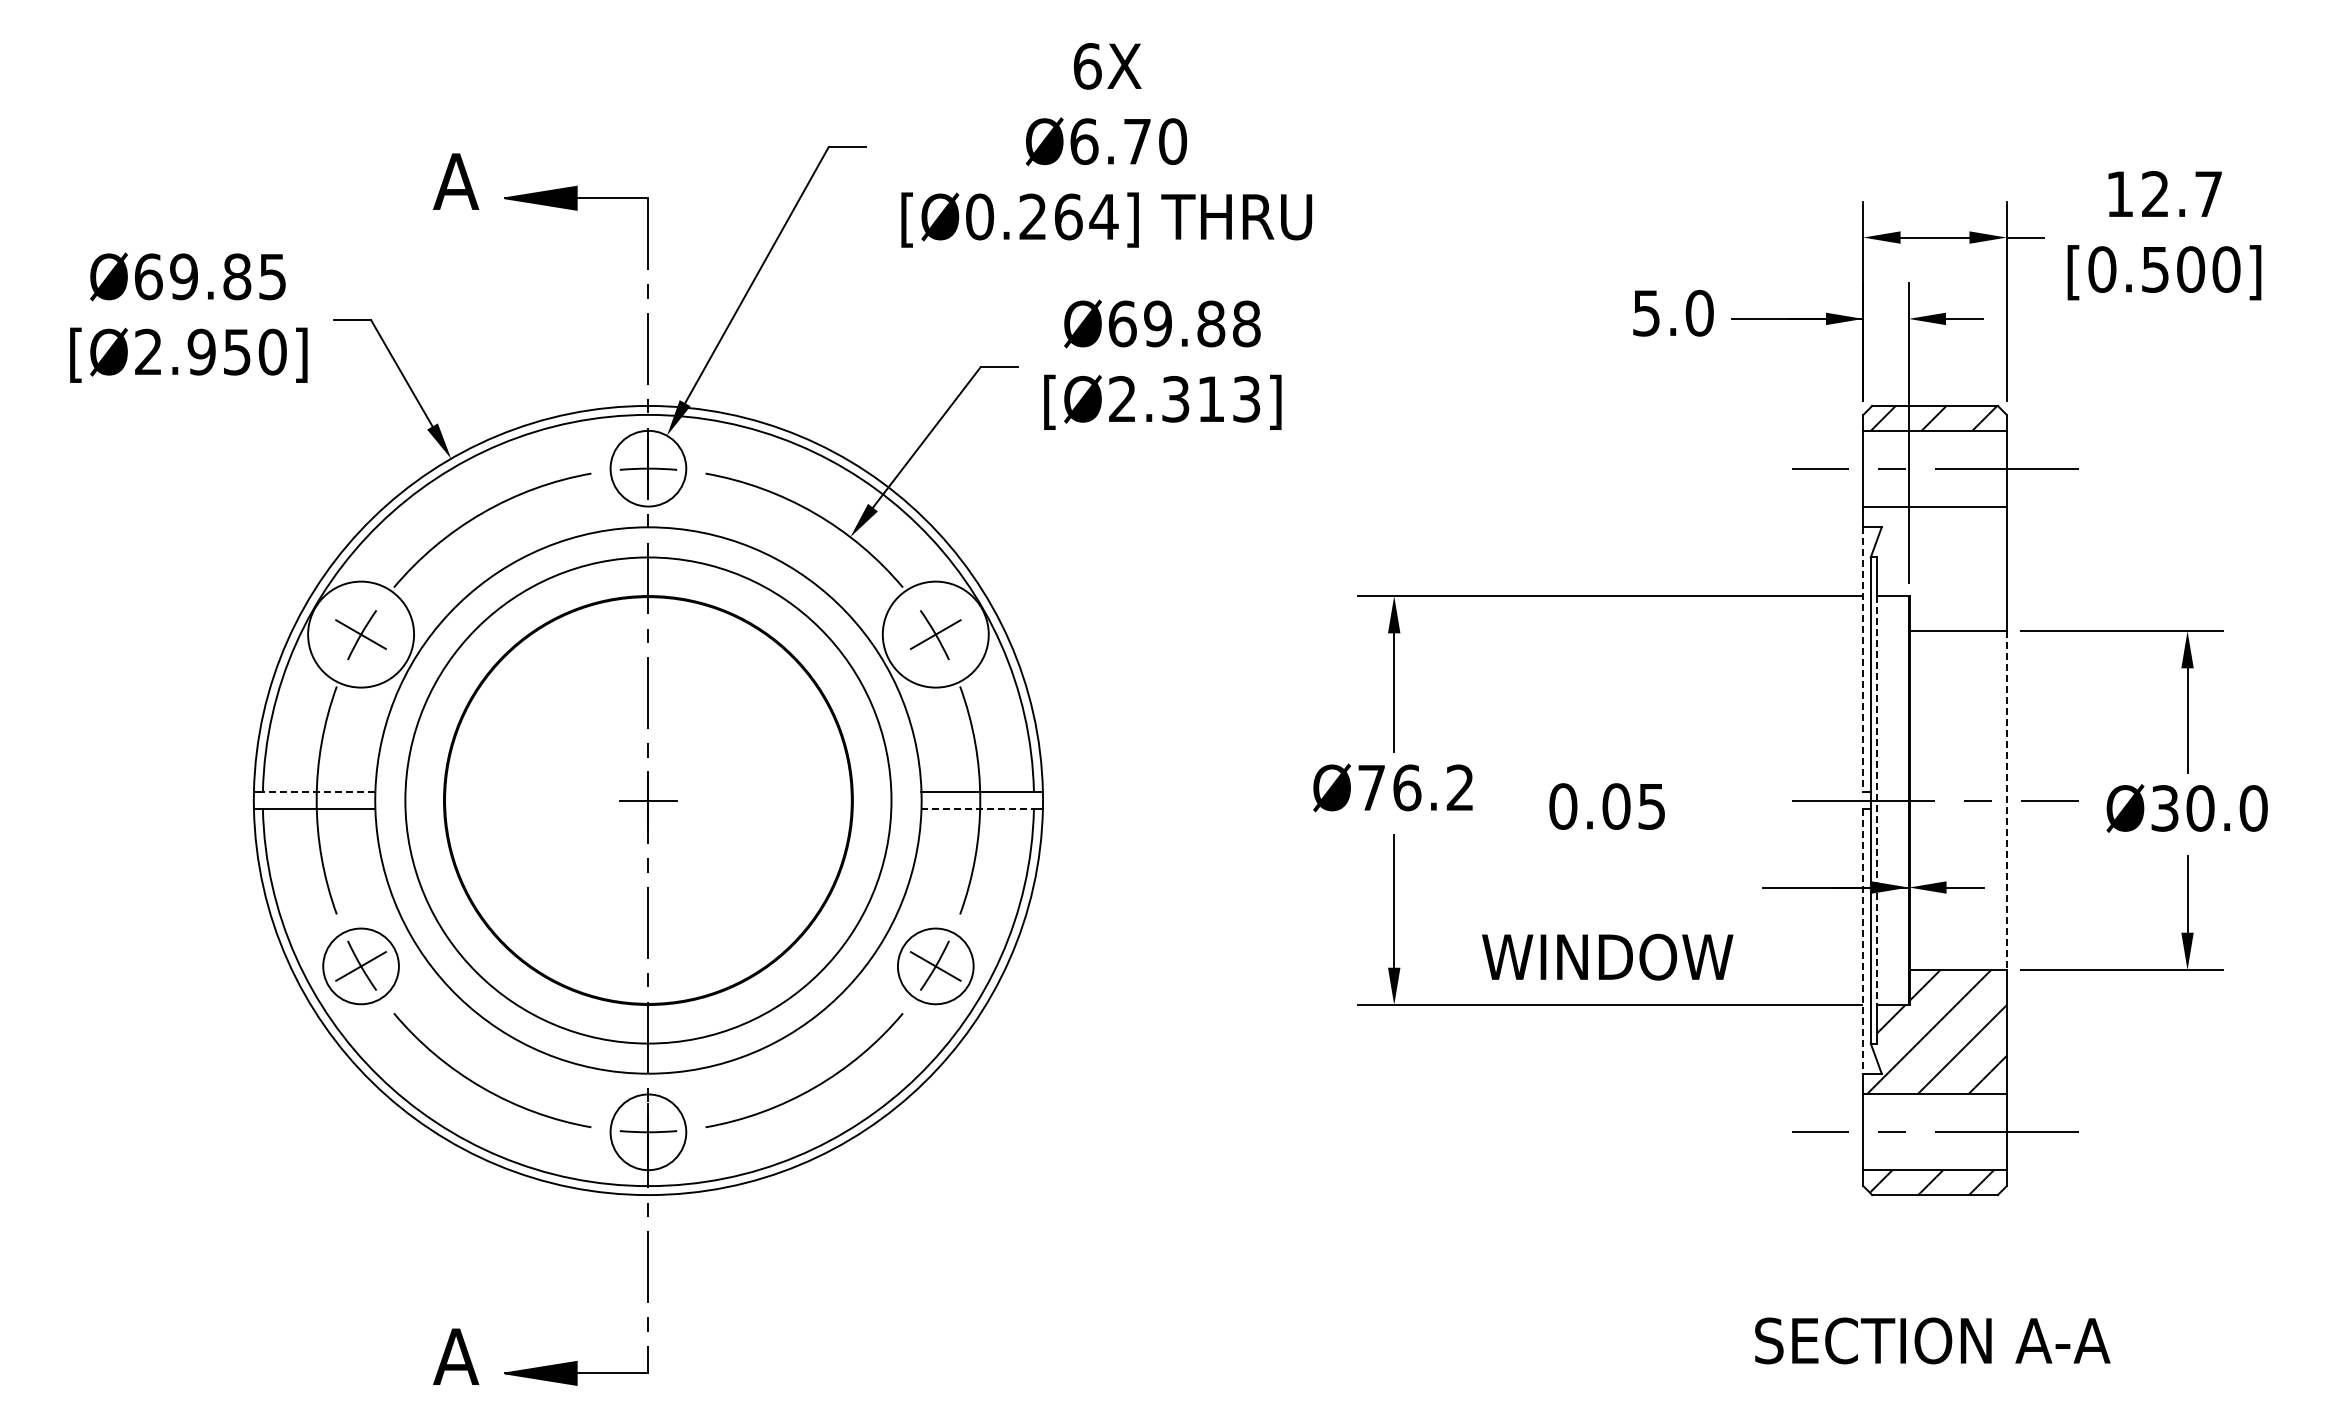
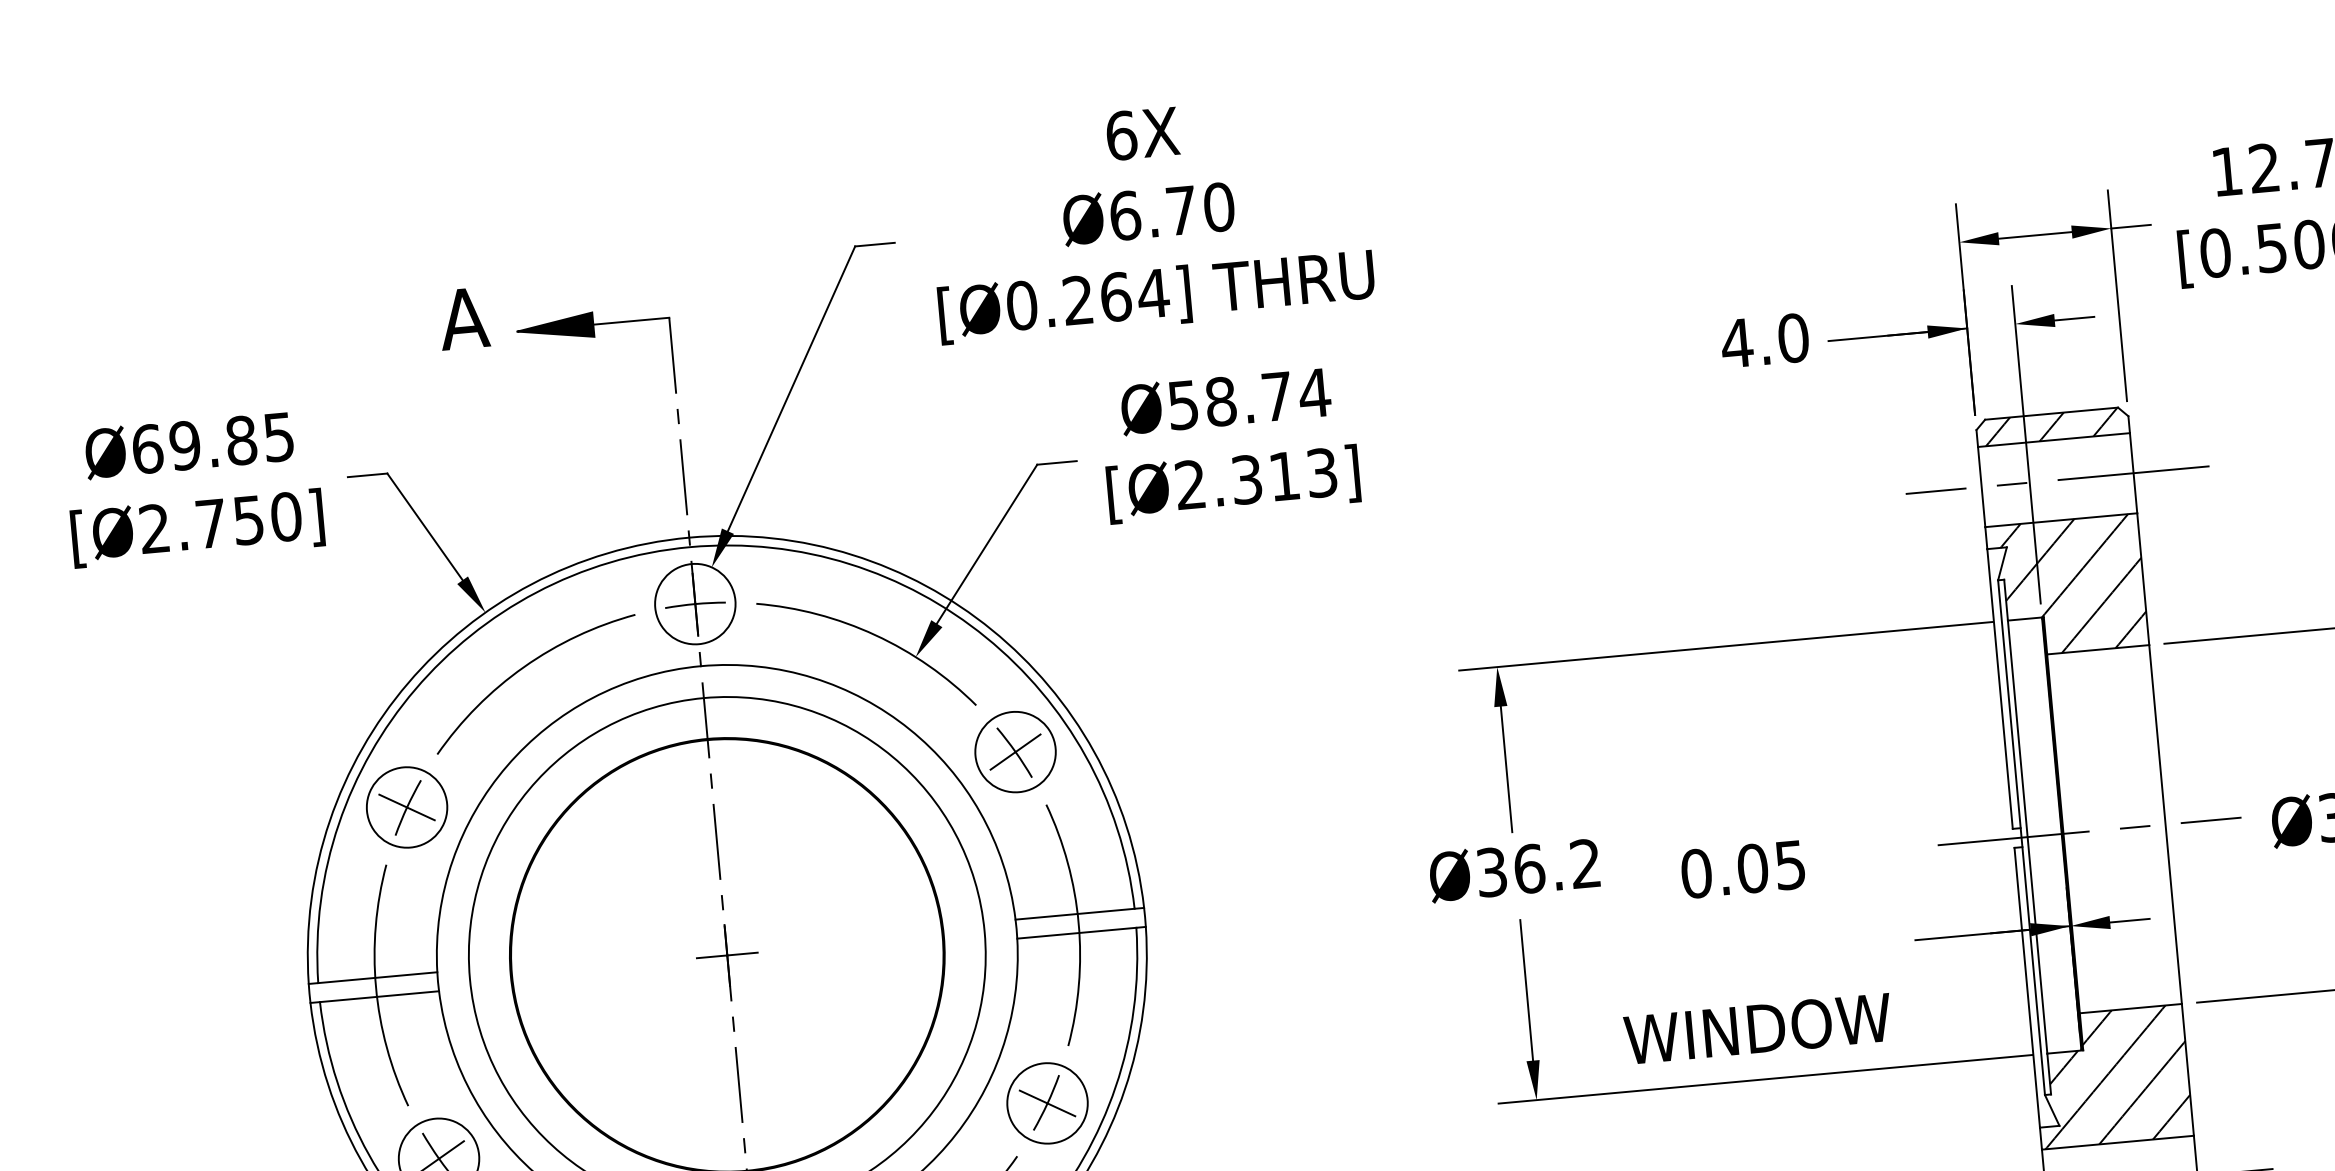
text: (1646, 313) -> (1737, 343), 5.0 -> 4.0
text: (1185, 323) -> (1249, 398), Ø69.88 -> Ø58.74
text: (201, 351) -> (210, 523), [Ø2.950] -> [Ø2.750]
hatch: (1940, 568) -> (2073, 585), added
circle: (360, 634) -> (406, 807), size x0.71
circle: (935, 634) -> (1015, 752), size x0.71
line: (1863, 659) -> (2000, 689), dashed -> solid
text: (1371, 787) -> (1491, 871), Ø76.2 -> Ø36.2
line: (318, 791) -> (377, 977), dashed -> solid
line: (1876, 801) -> (2027, 838), dashed -> solid
line: (2006, 801) -> (2165, 825), dashed -> solid
line: (978, 809) -> (1077, 933), dashed -> solid
line: (1863, 942) -> (2027, 988), dashed -> solid

